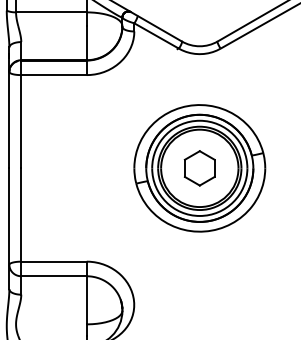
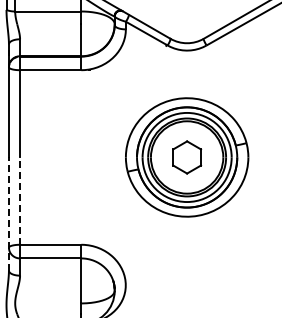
line: (21, 215) -> (20, 201), solid -> dashed
line: (8, 229) -> (8, 214), solid -> dashed

